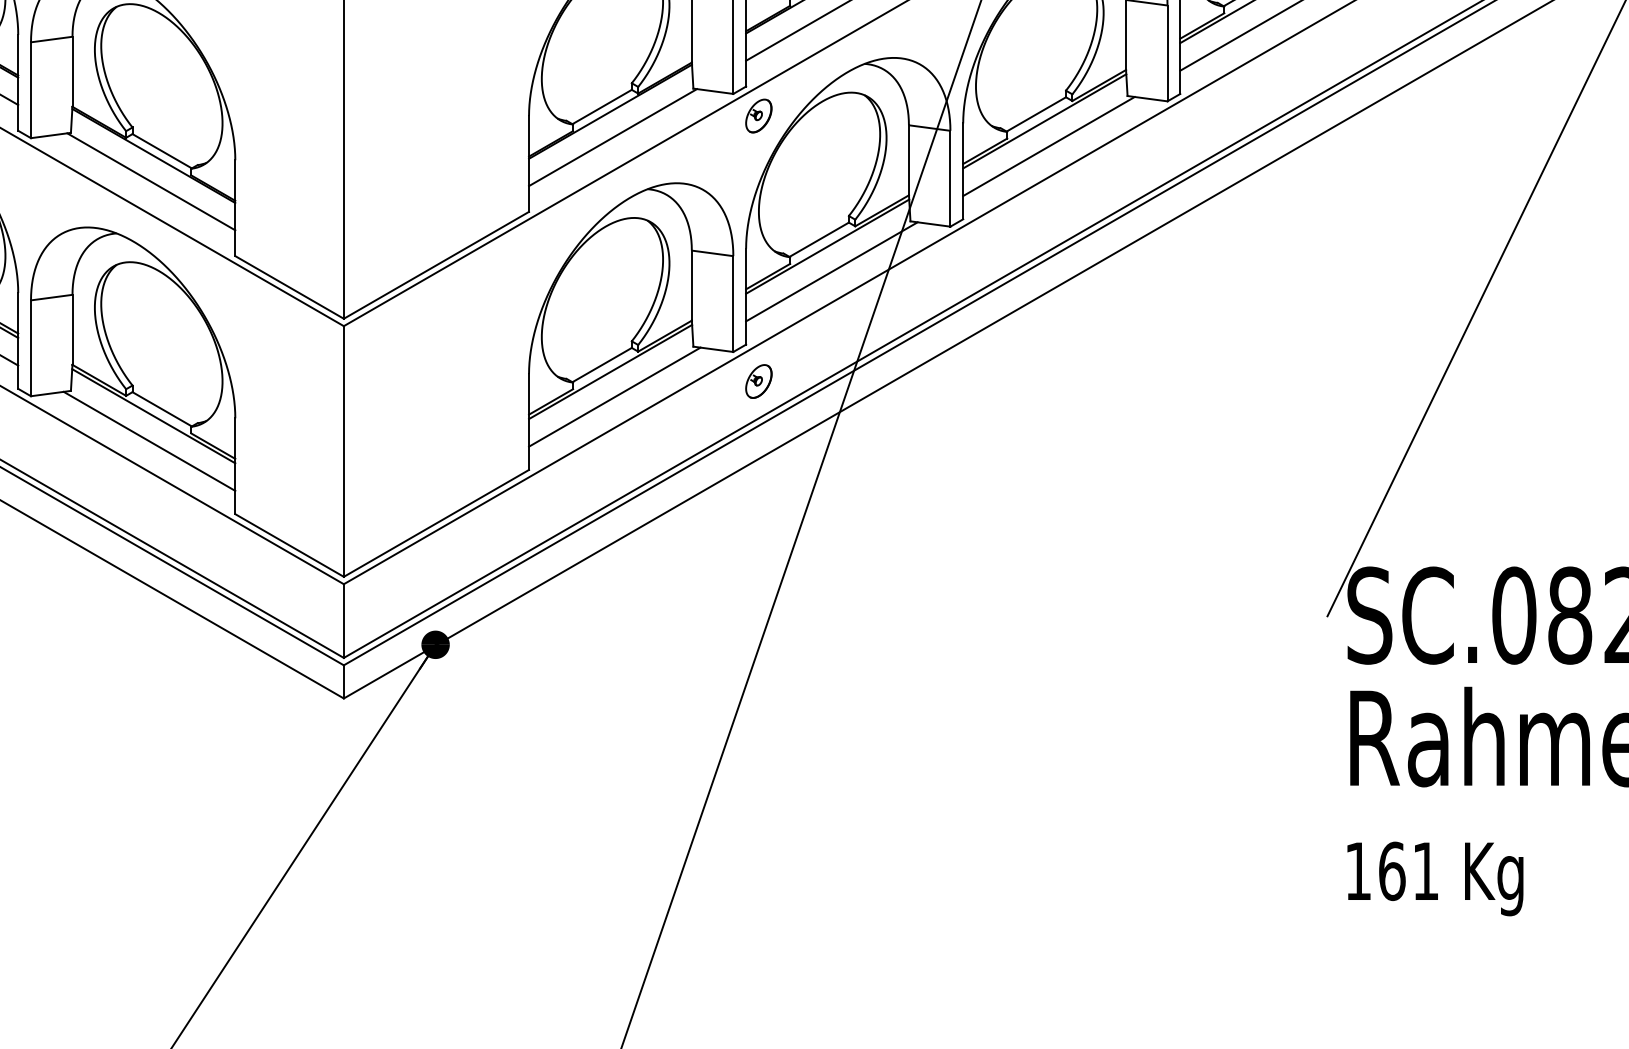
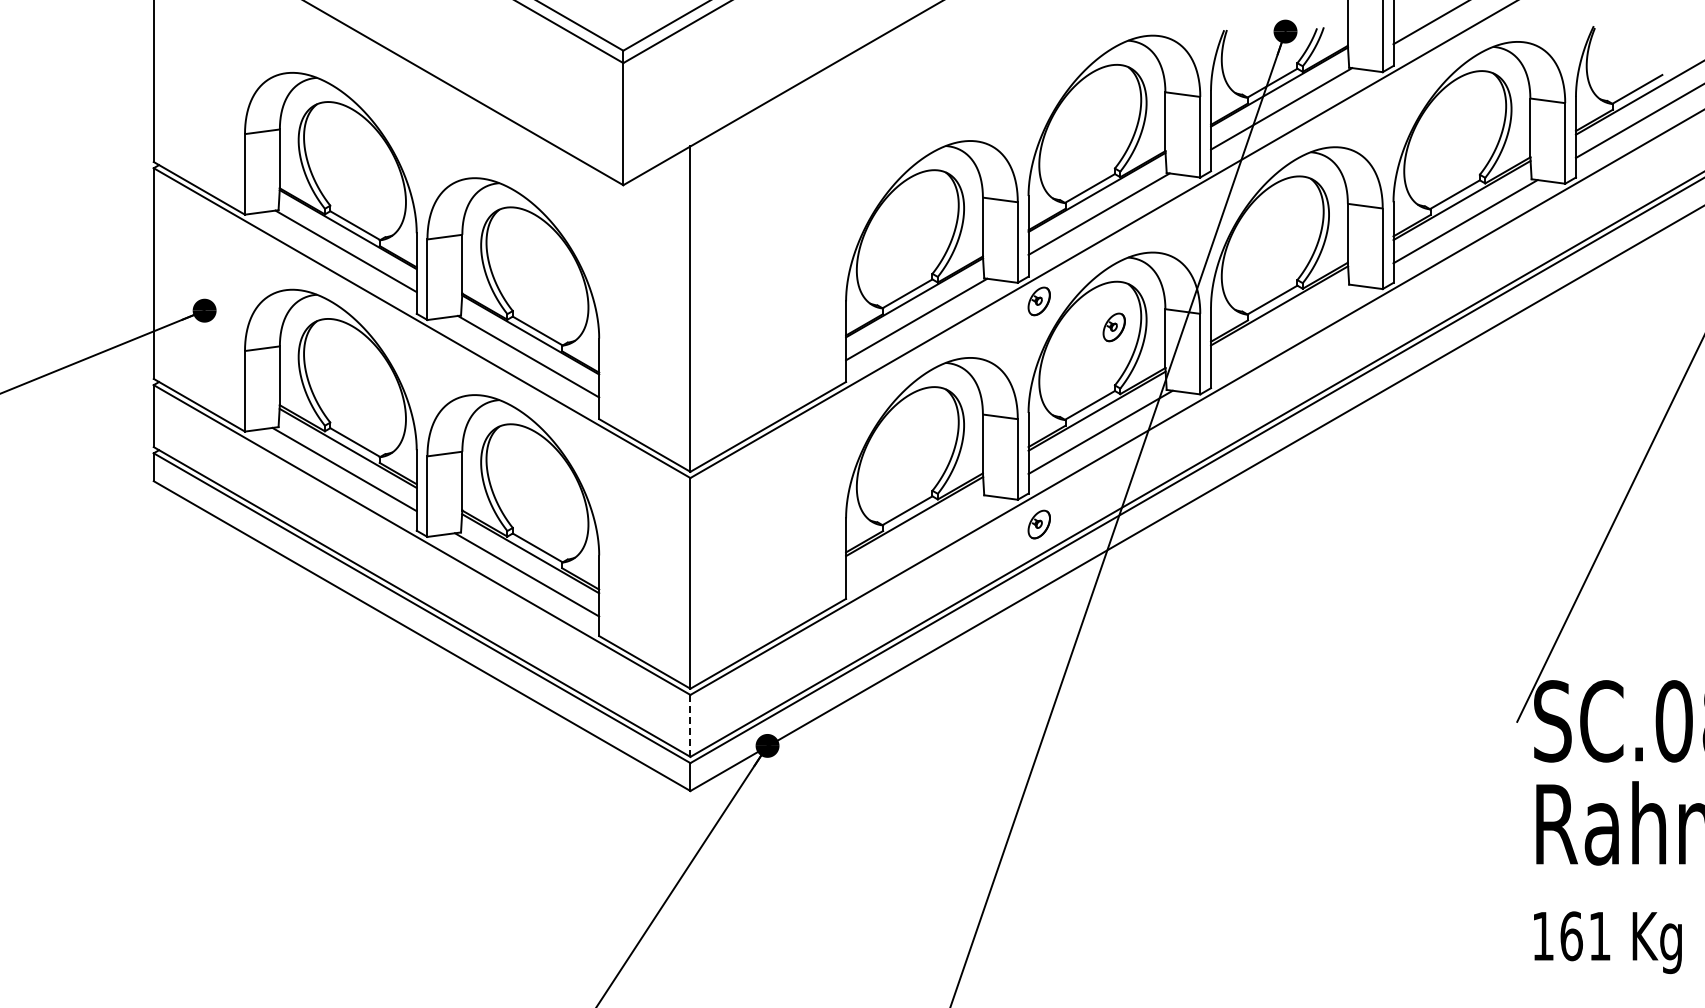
line: (1049, 145) -> (1283, 326), removed
part: (847, 147) -> (1113, 327), added
line: (615, 396) -> (918, 537), removed
line: (343, 620) -> (690, 725), solid -> dashed

